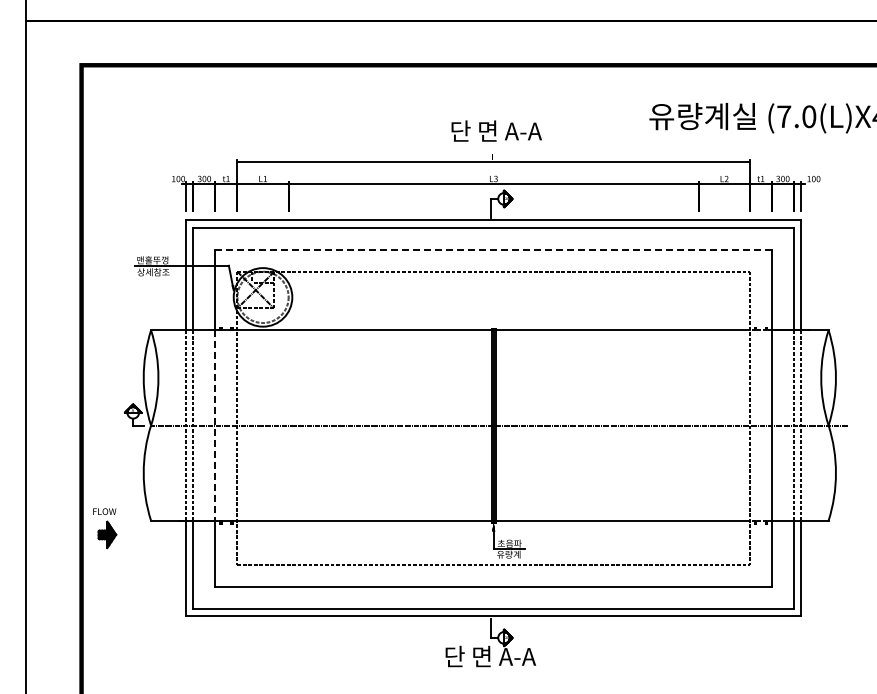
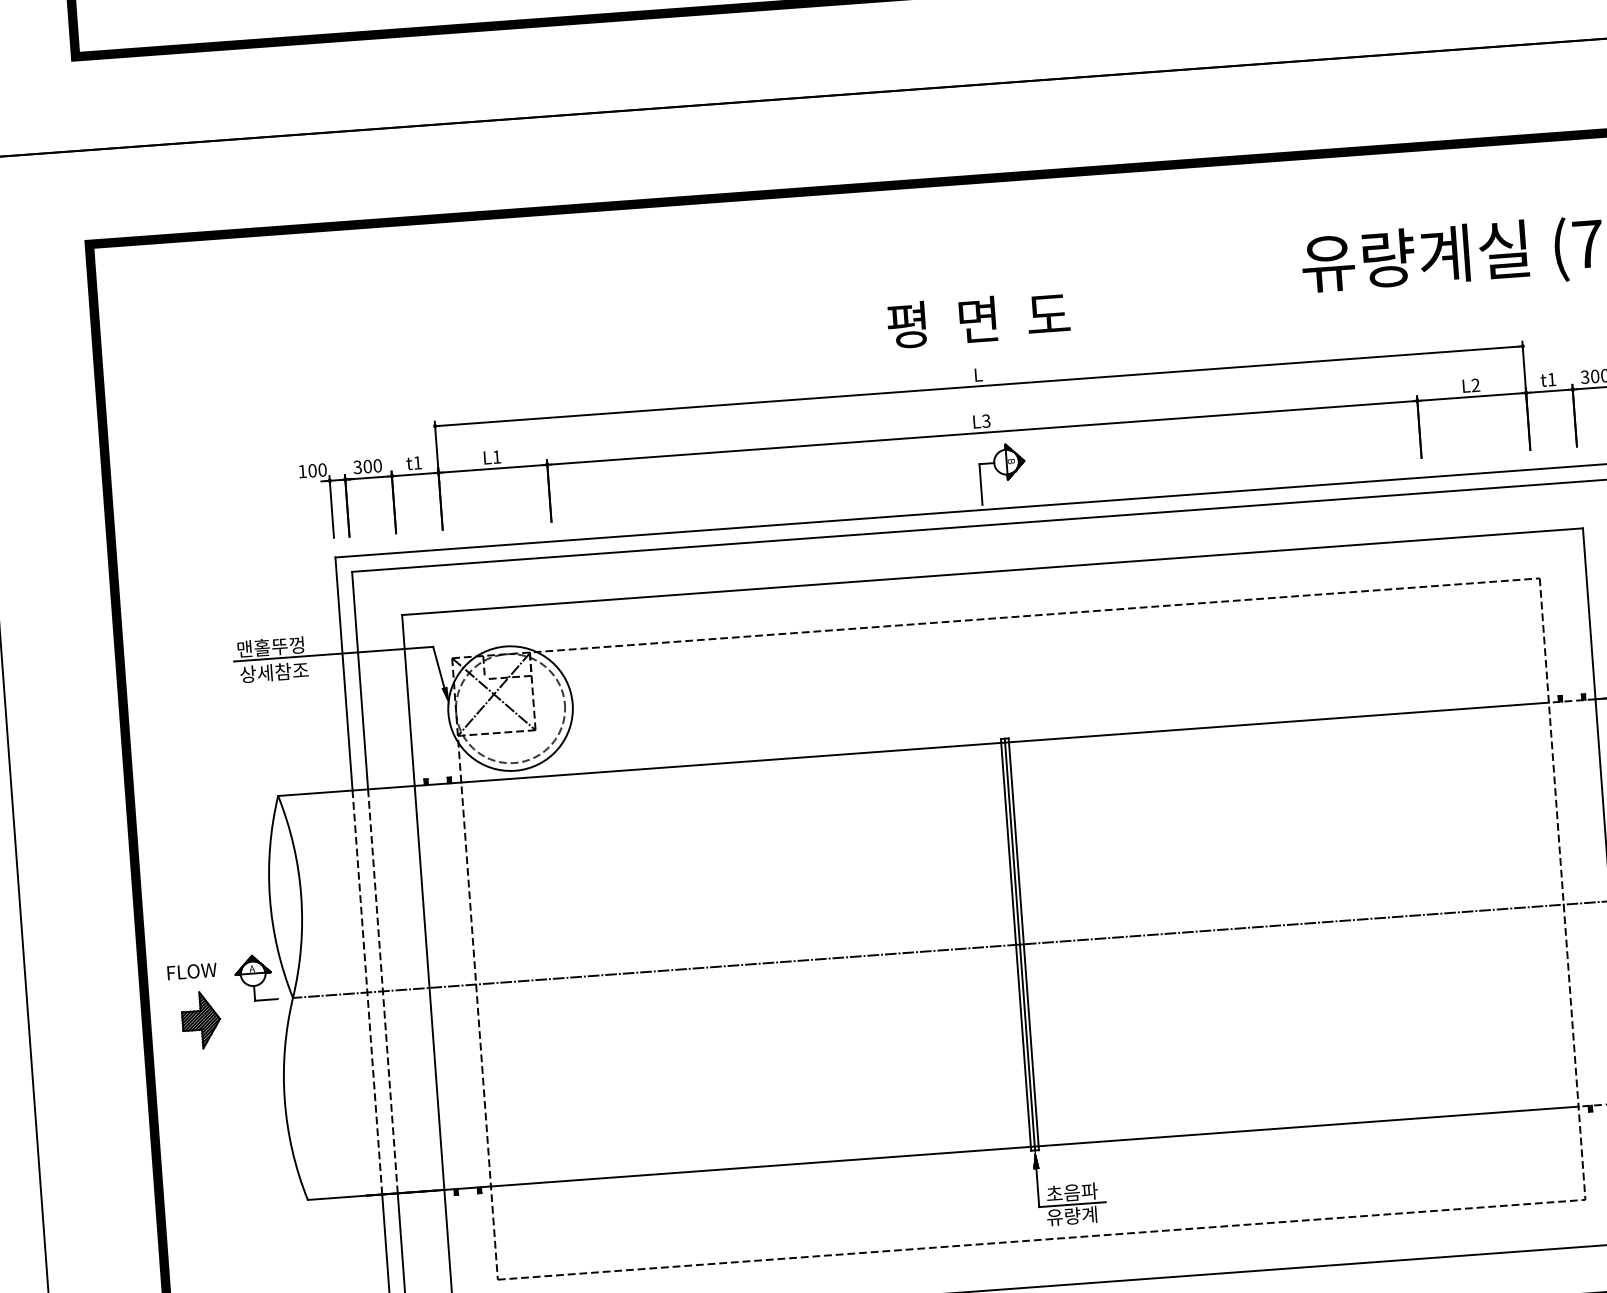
text: (496, 131) -> (980, 320), 단 면 A-A -> 평  면  도
line: (494, 249) -> (994, 570), dashed -> solid
line: (215, 426) -> (429, 989), dashed -> solid
part: (105, 528) -> (196, 1007), moved

